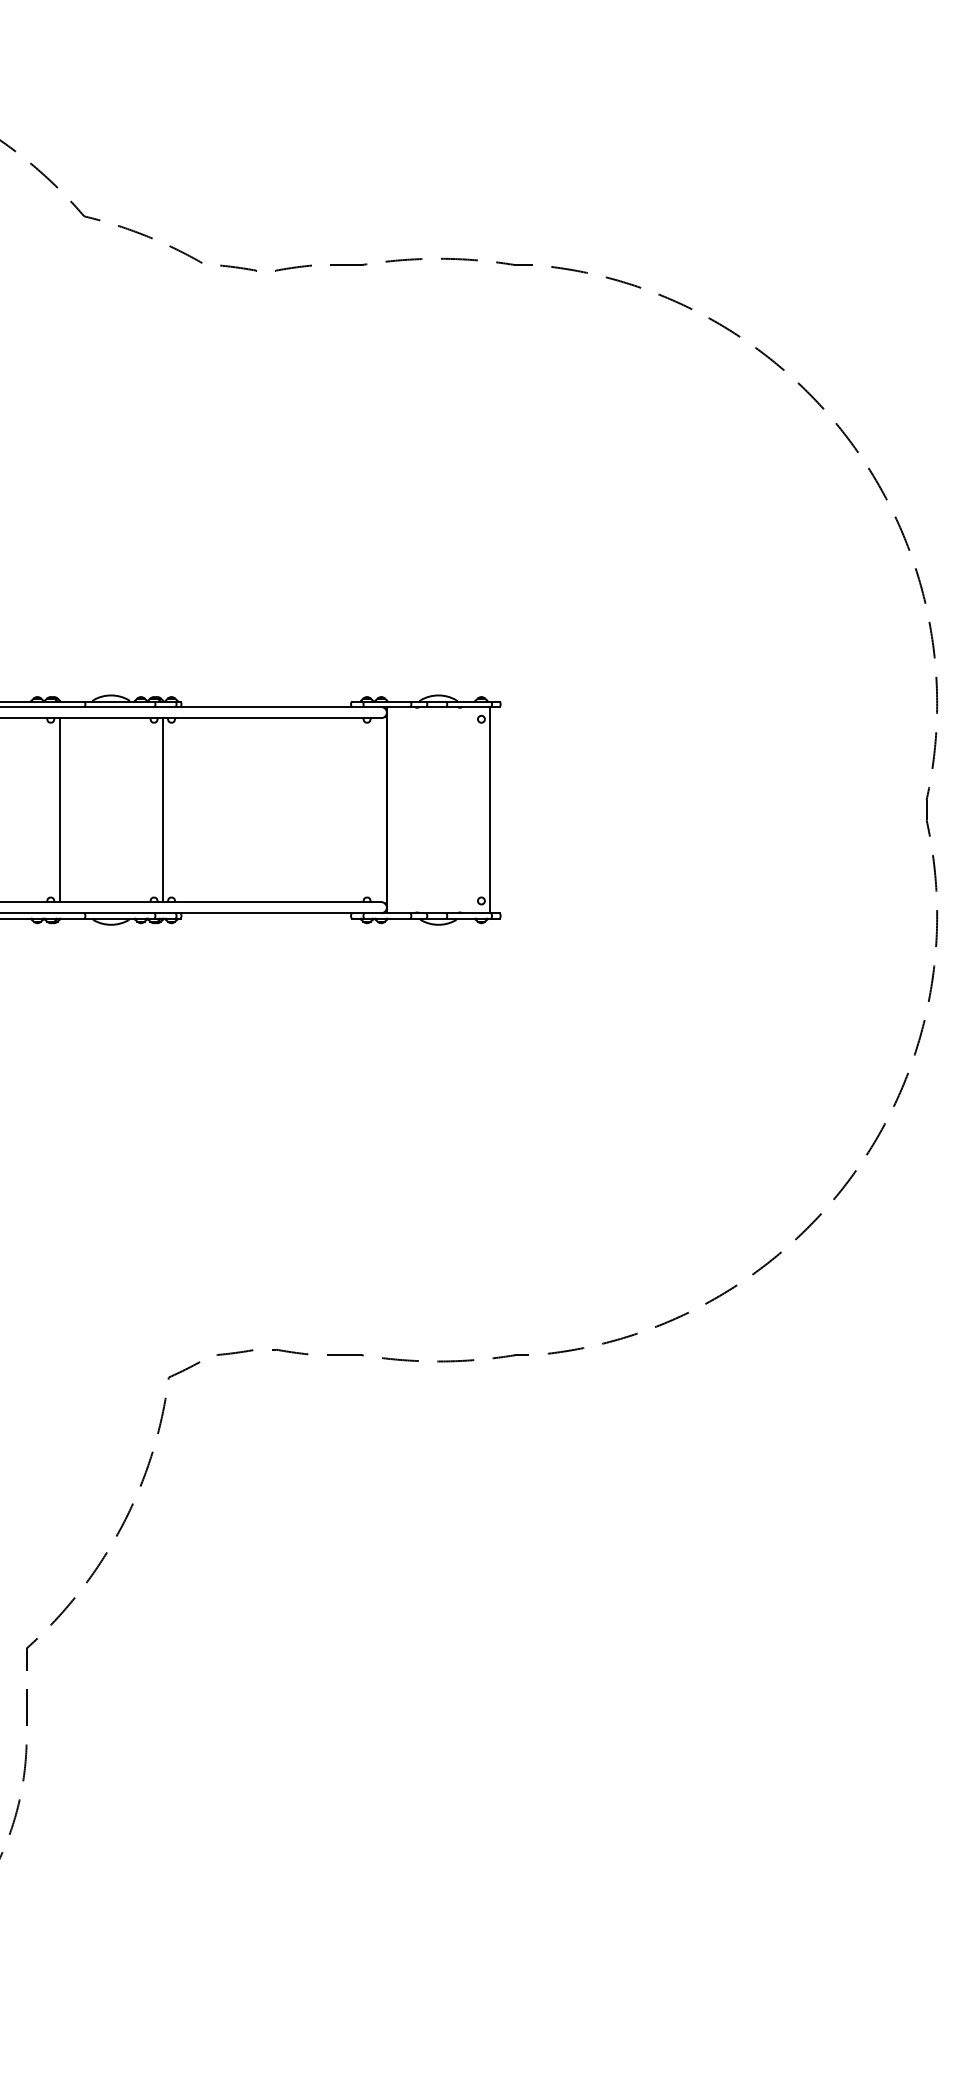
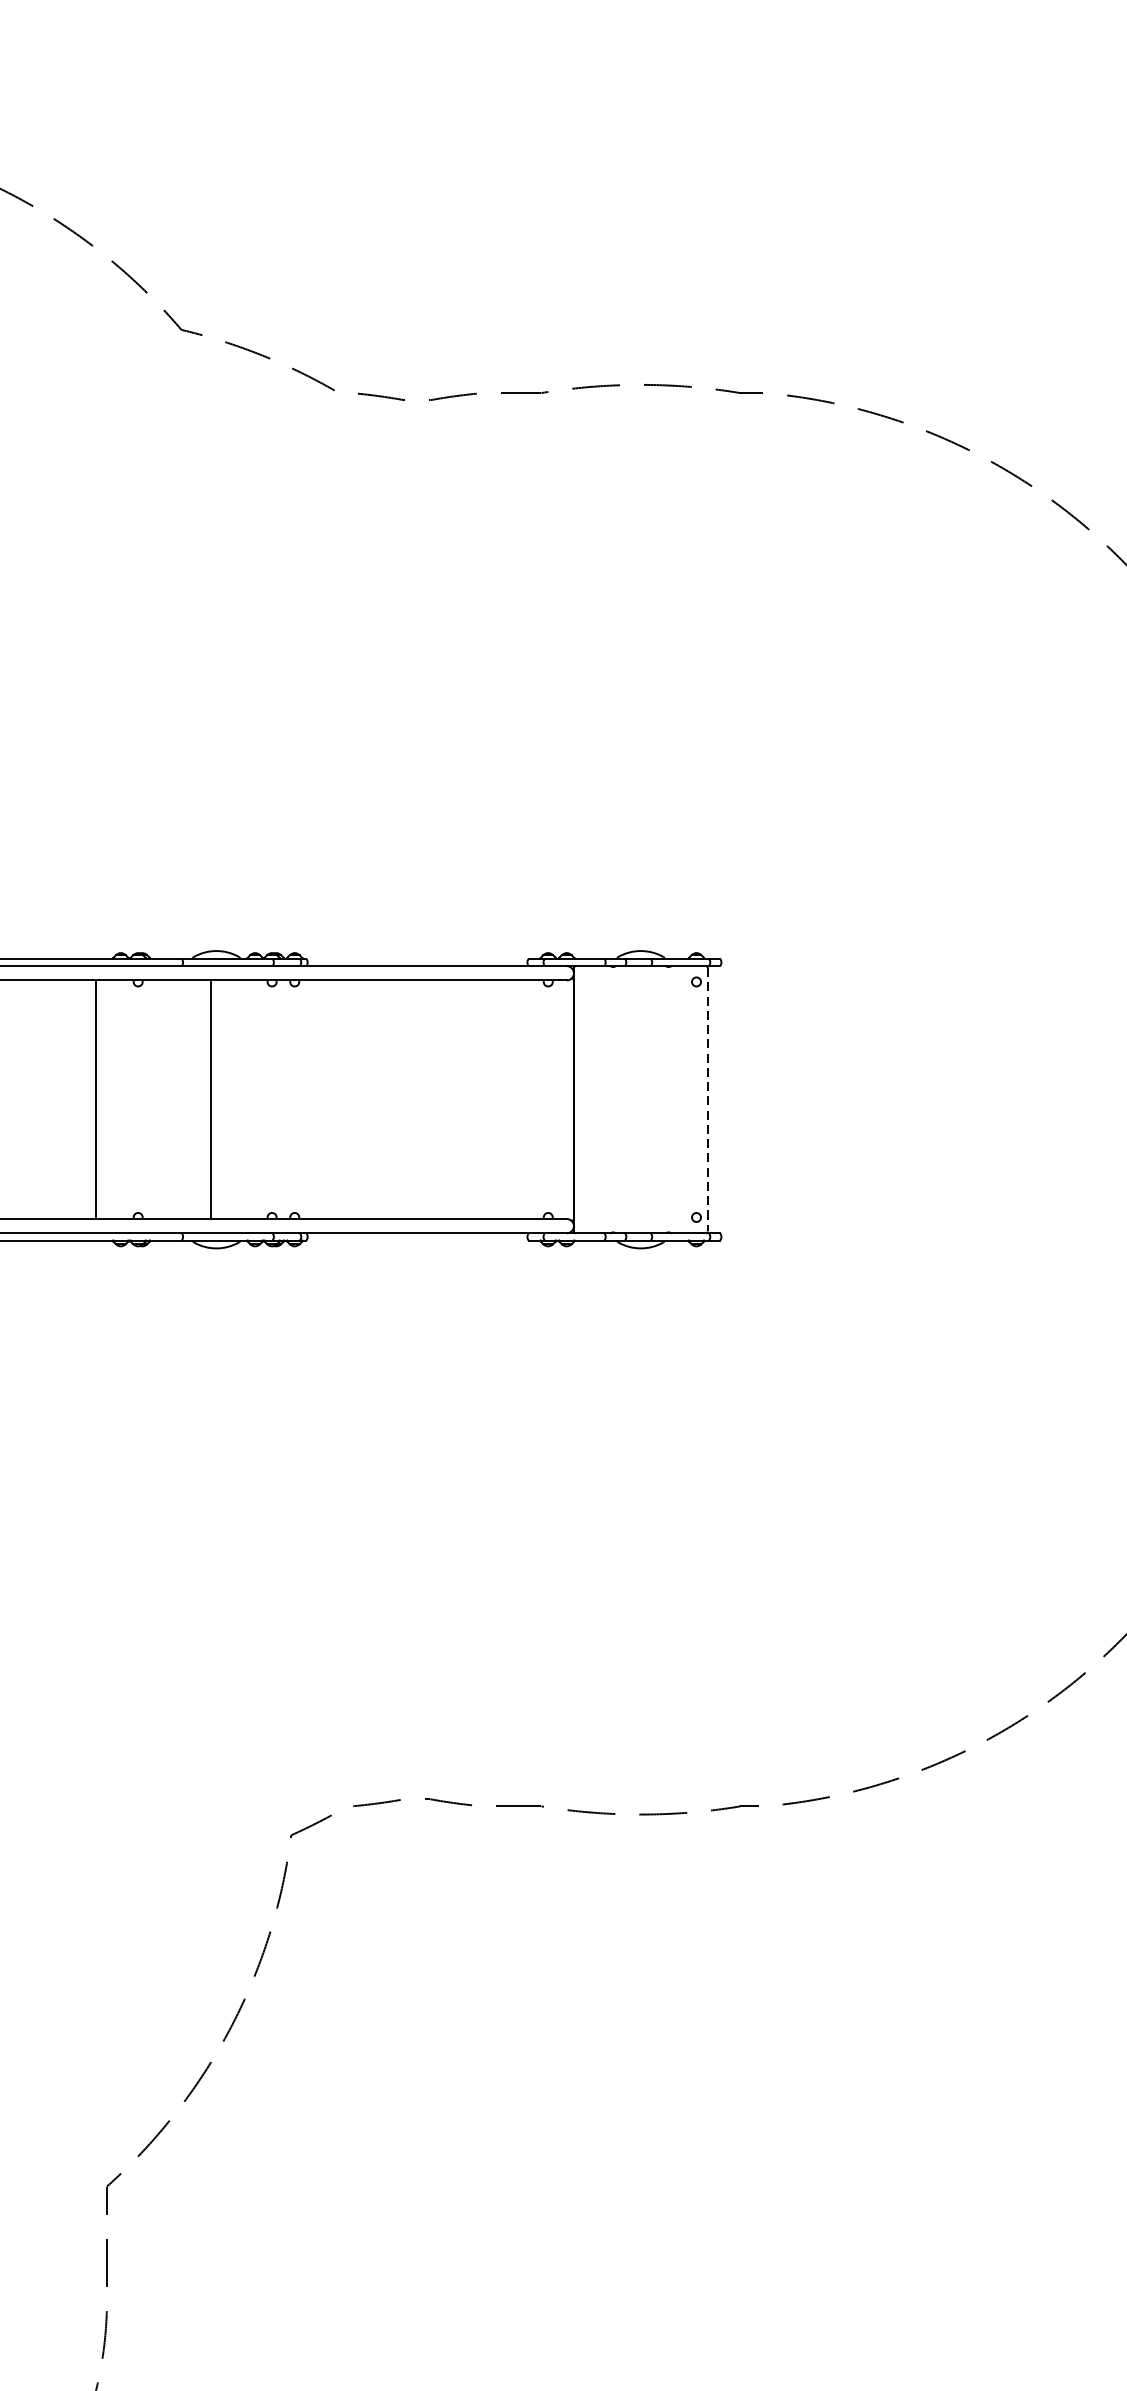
line: (59, 810) -> (96, 1100), moved
line: (162, 810) -> (210, 1100), moved
line: (490, 810) -> (708, 1100), solid -> dashed

